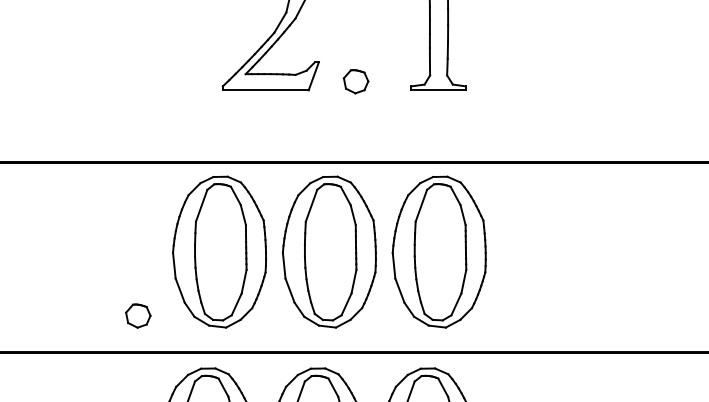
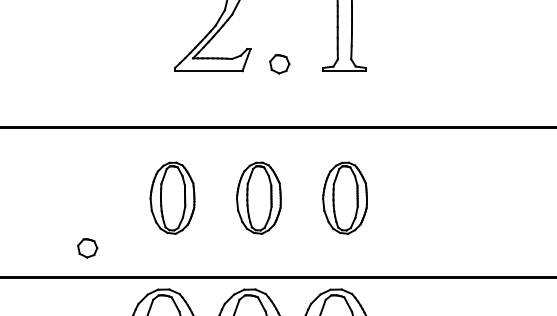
part: (219, 252) -> (172, 198), size x0.6
part: (329, 252) -> (258, 198), size x0.6
part: (438, 252) -> (344, 198), size x0.6
part: (138, 316) -> (87, 248), moved

